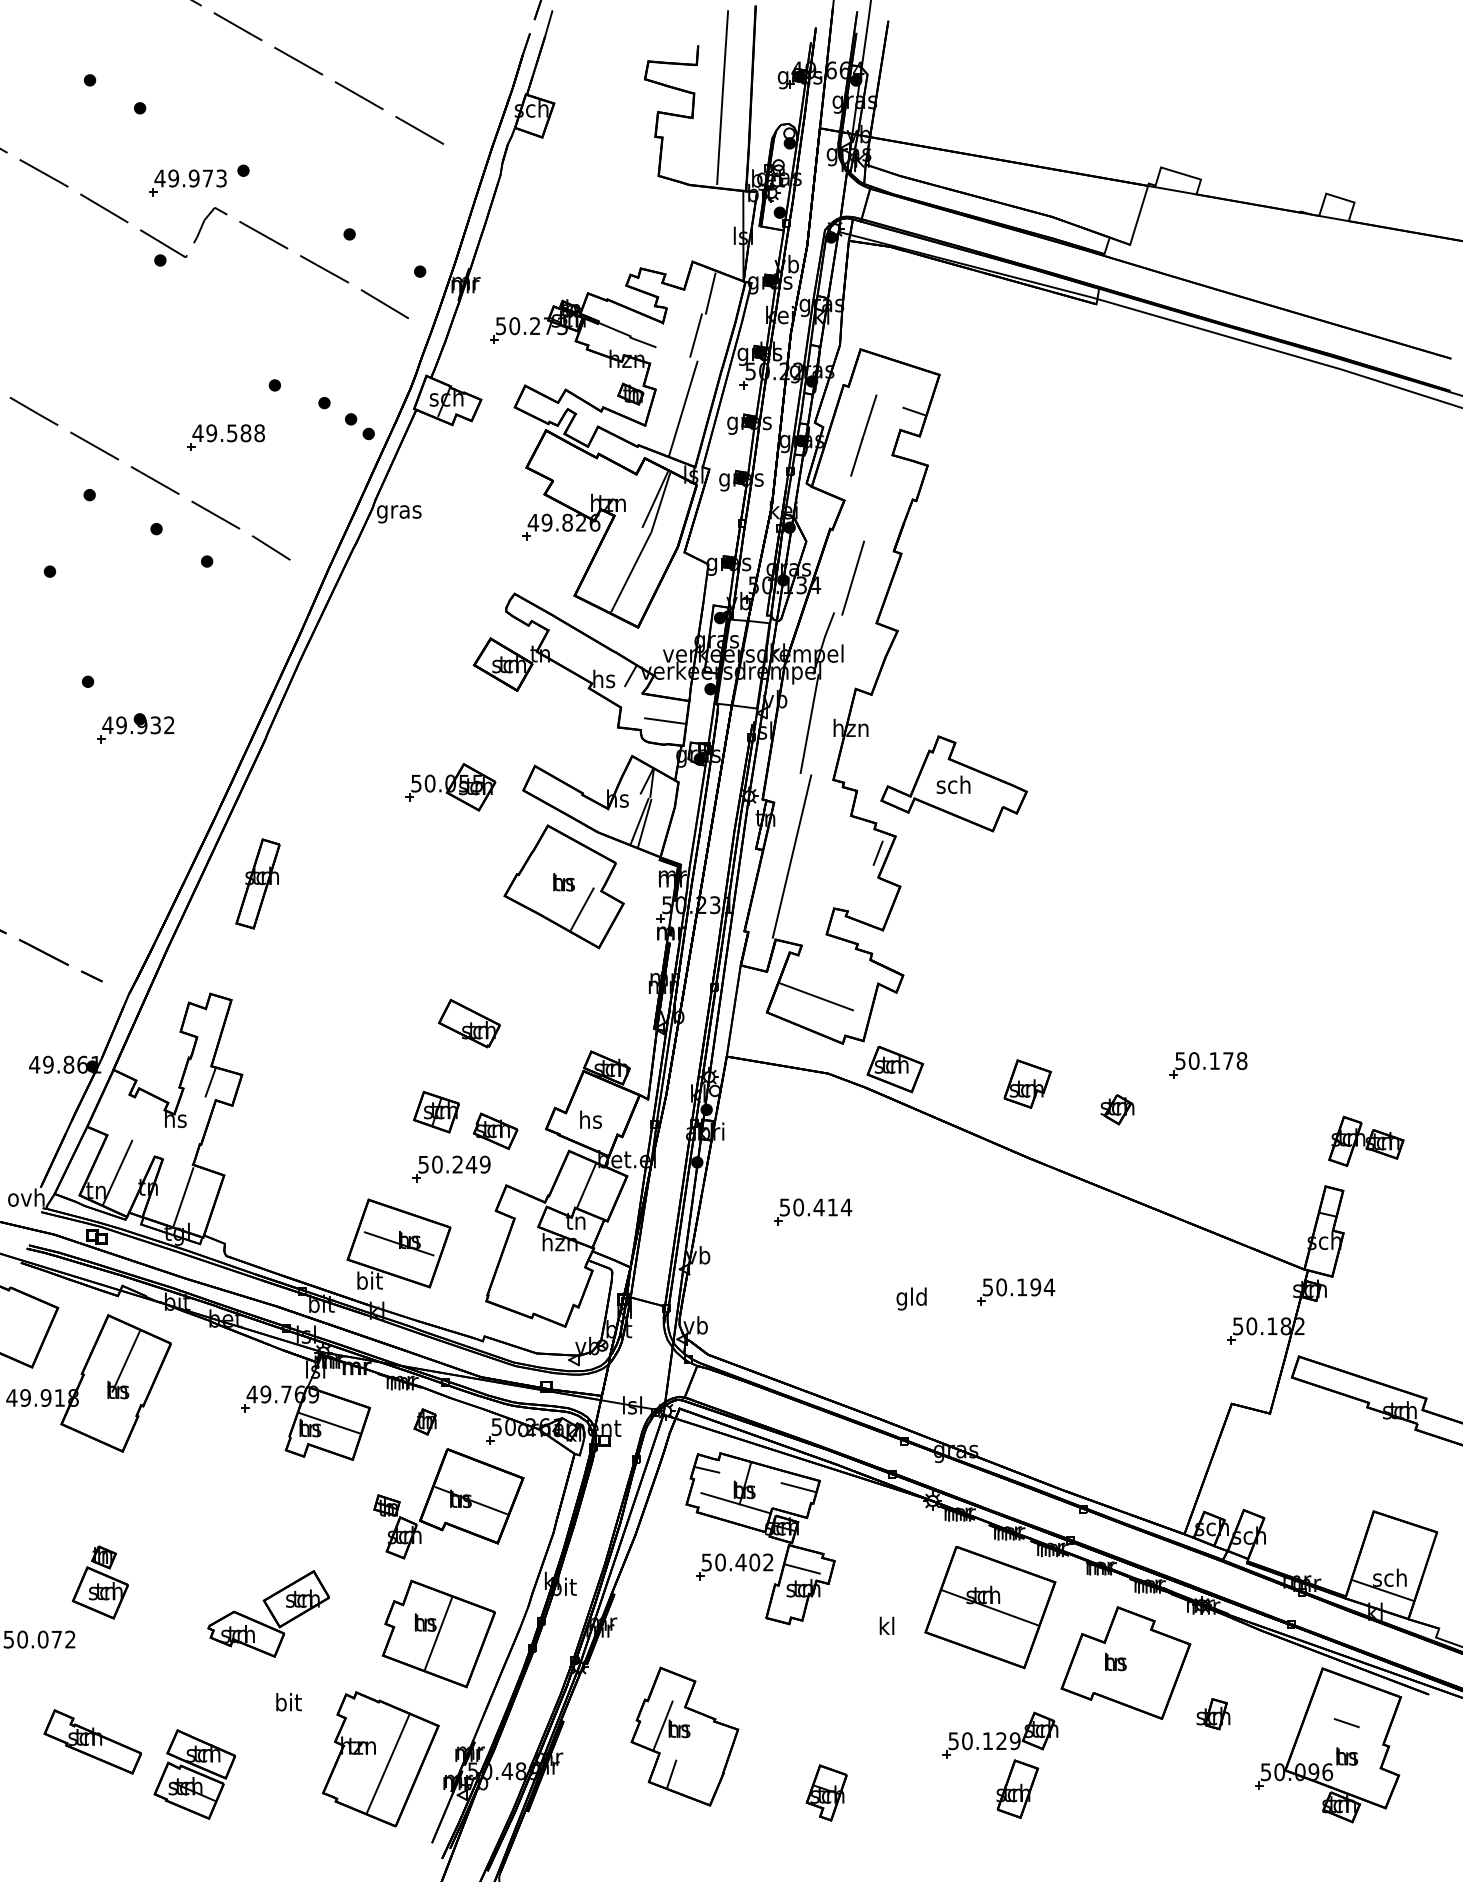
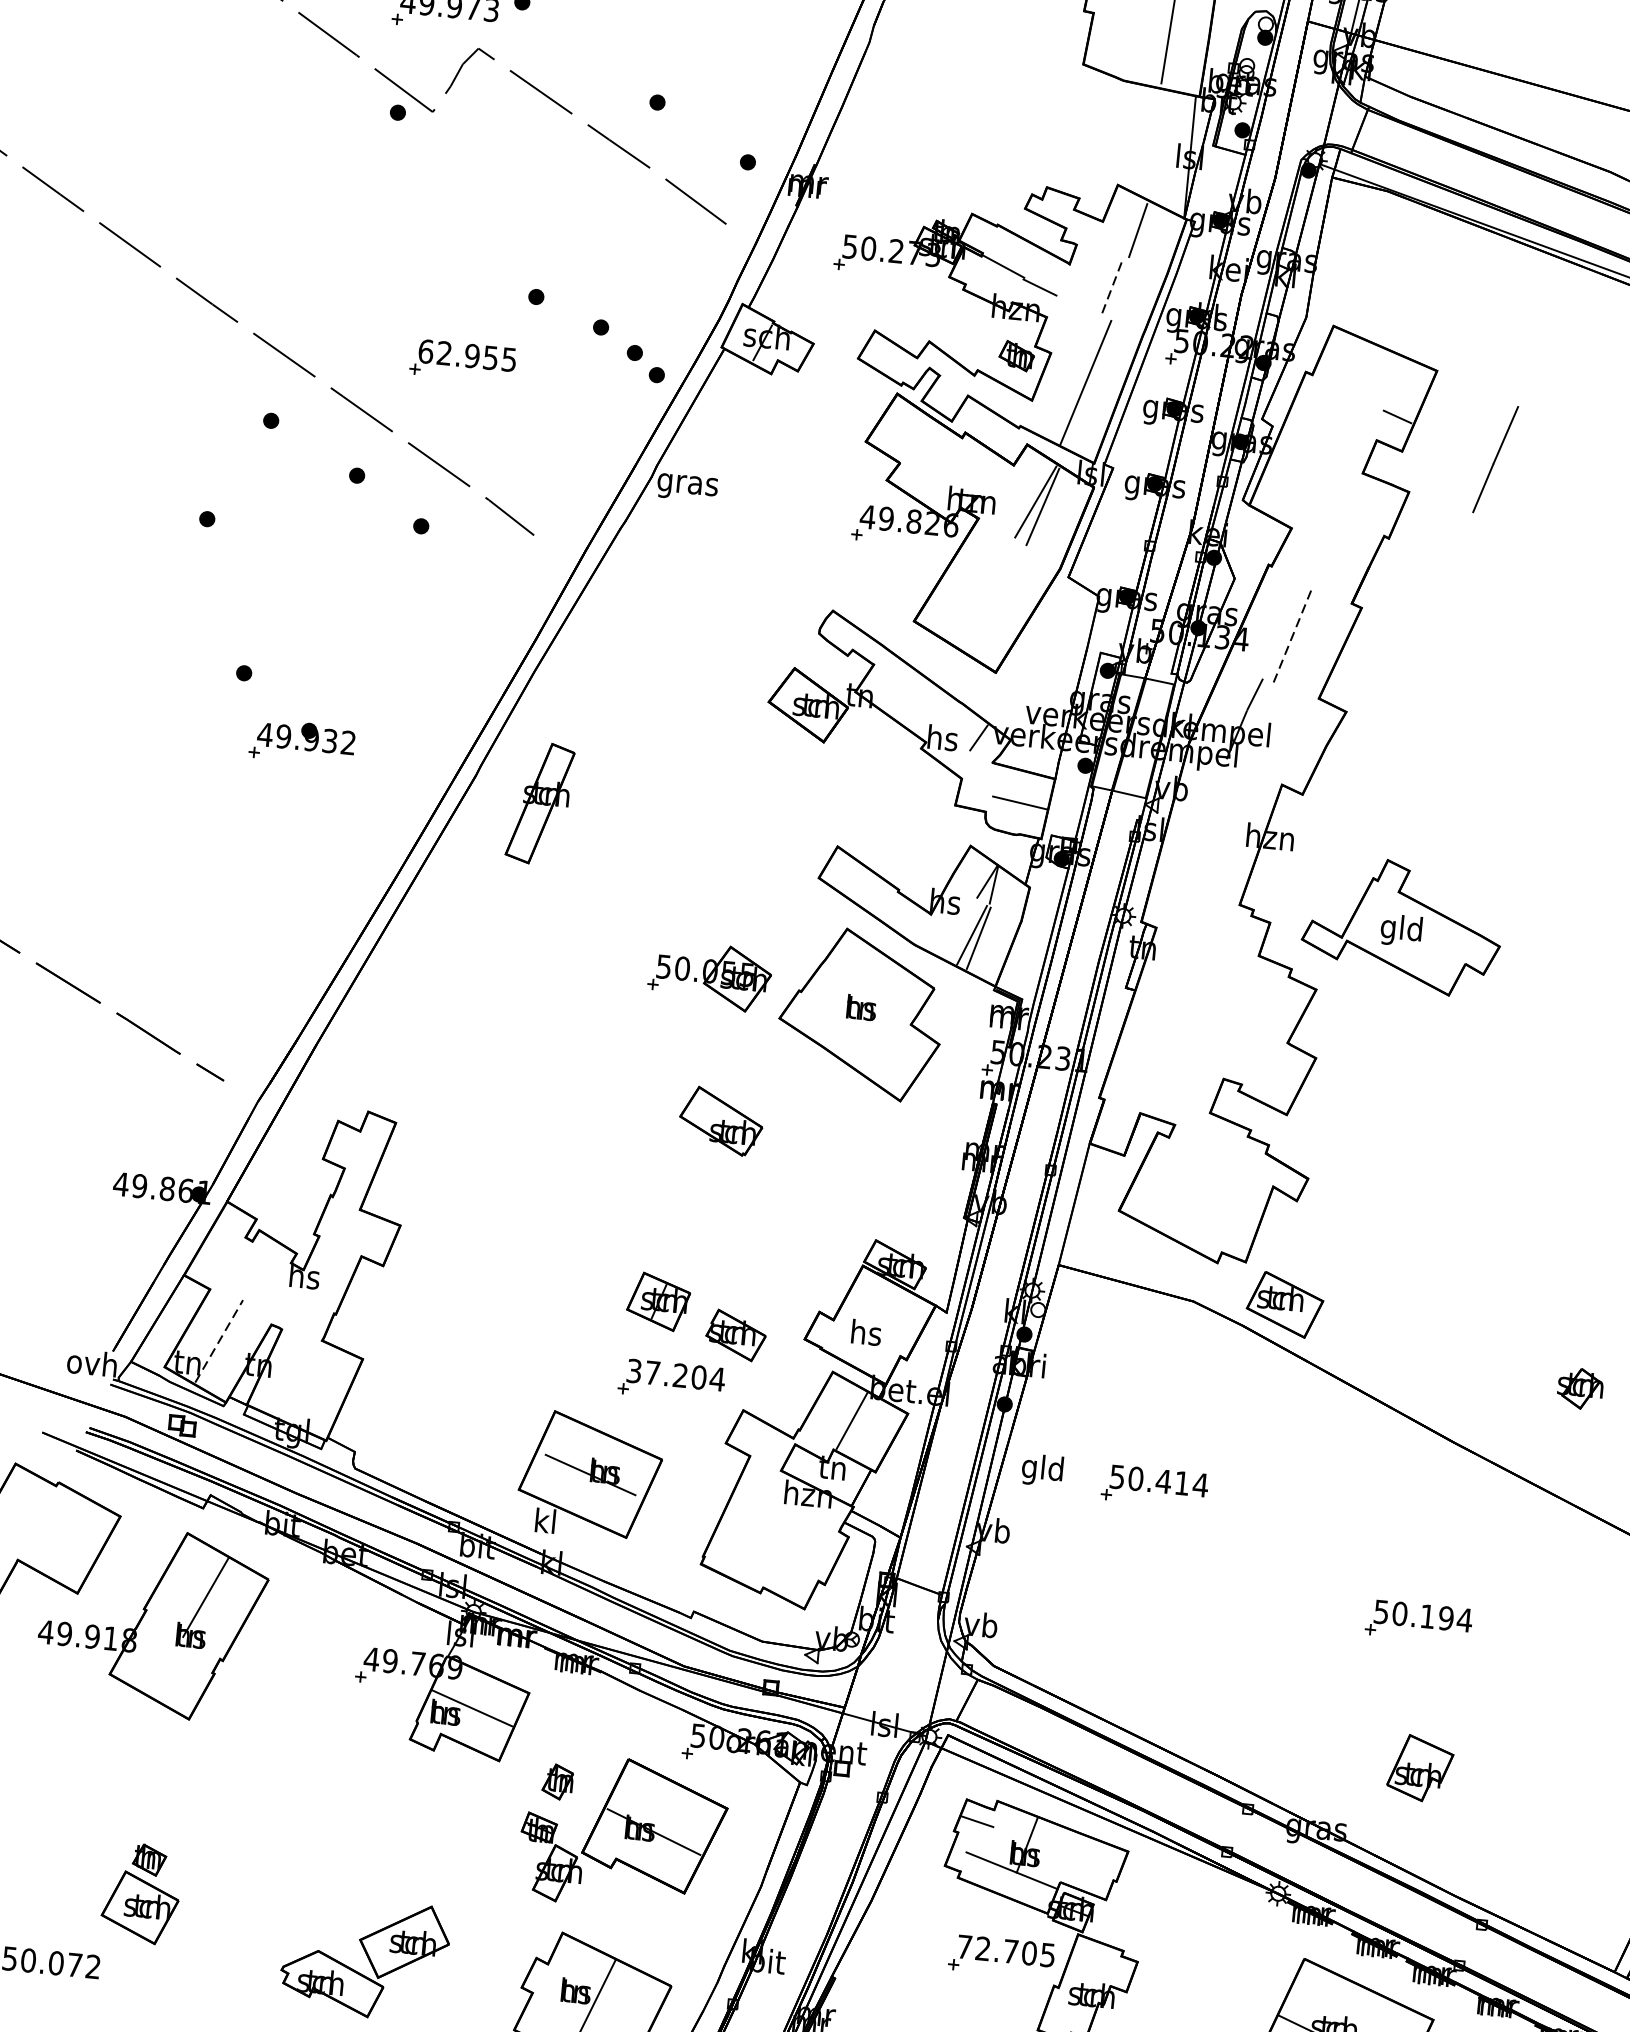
line: (696, 335) -> (1113, 285), solid -> dashed
text: (228, 433) -> (467, 355), 49.588 -> 62.955
line: (863, 435) -> (1495, 459), moved
line: (630, 572) -> (992, 597), removed
line: (853, 577) -> (1293, 633), solid -> dashed
line: (809, 723) -> (1214, 825), removed
text: (953, 786) -> (1401, 929), sch -> gld
part: (450, 787) -> (709, 976), moved
line: (877, 852) -> (1289, 1008), removed
line: (791, 856) -> (1172, 1002), removed
part: (257, 883) -> (539, 802), moved
line: (582, 908) -> (883, 1045), removed
line: (815, 996) -> (1186, 1195), removed
part: (469, 1023) -> (721, 1121), moved
line: (210, 1082) -> (356, 1231), removed
part: (1027, 1083) -> (1420, 1767), moved
text: (454, 1164) -> (675, 1375), 50.249 -> 37.204
line: (117, 1172) -> (218, 1341), solid -> dashed
line: (183, 1196) -> (305, 1382), removed
text: (369, 1280) -> (545, 1520), bit -> kl
text: (911, 1298) -> (1042, 1469), moved
part: (424, 1421) -> (556, 1781), moved
line: (798, 1487) -> (1098, 1857), removed
text: (737, 1562) -> (1006, 1951), 50.402 -> 72.705
line: (802, 1568) -> (1093, 1967), removed

